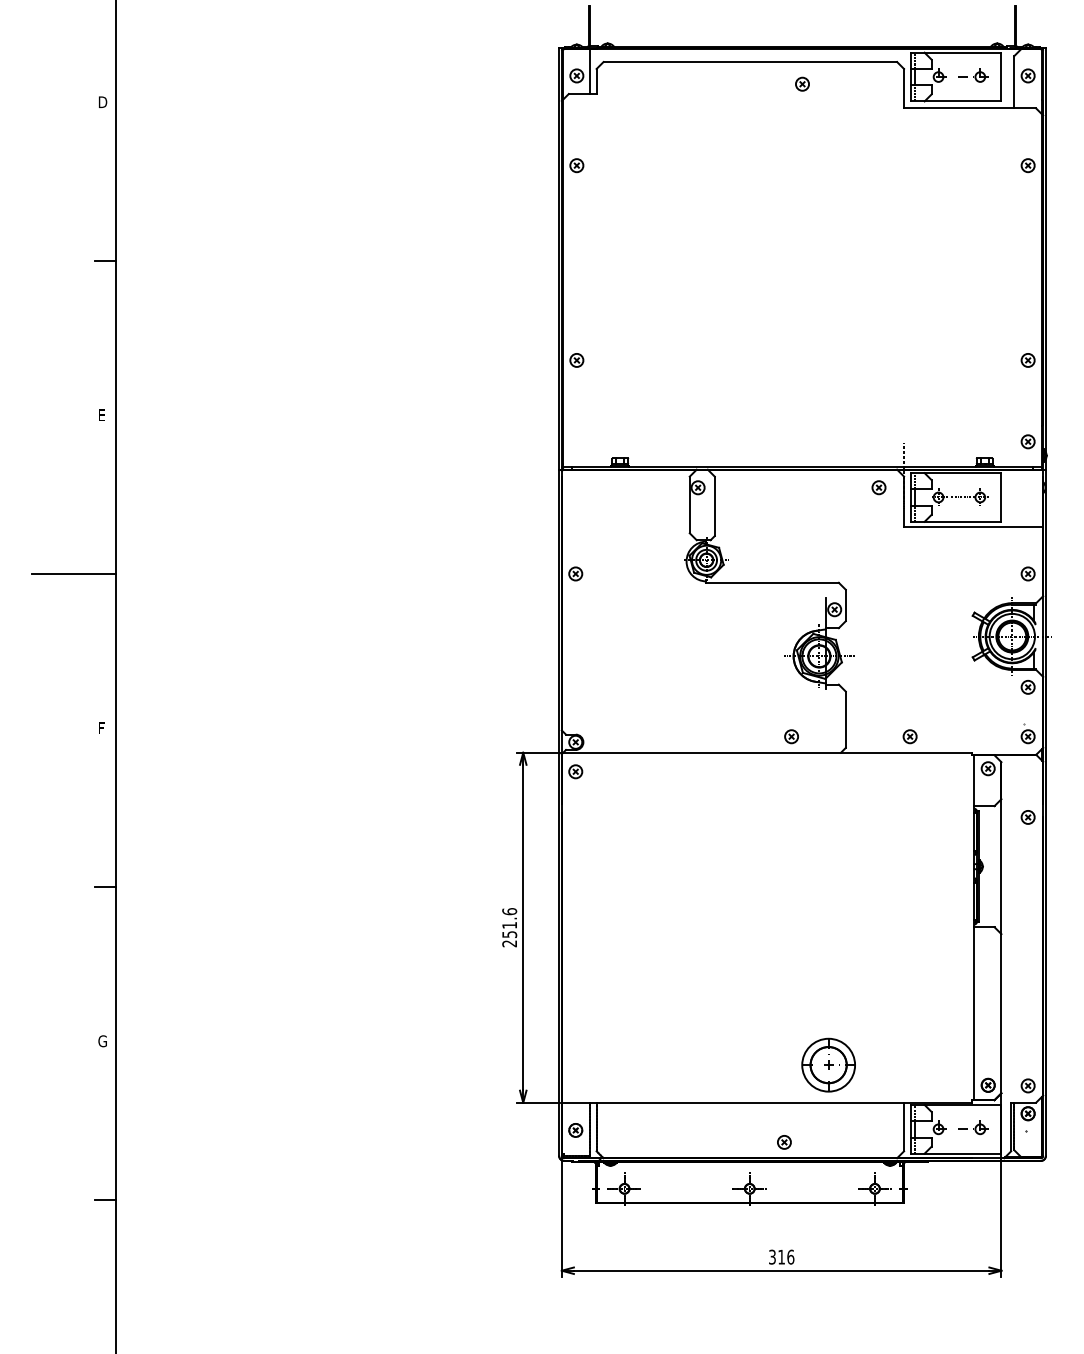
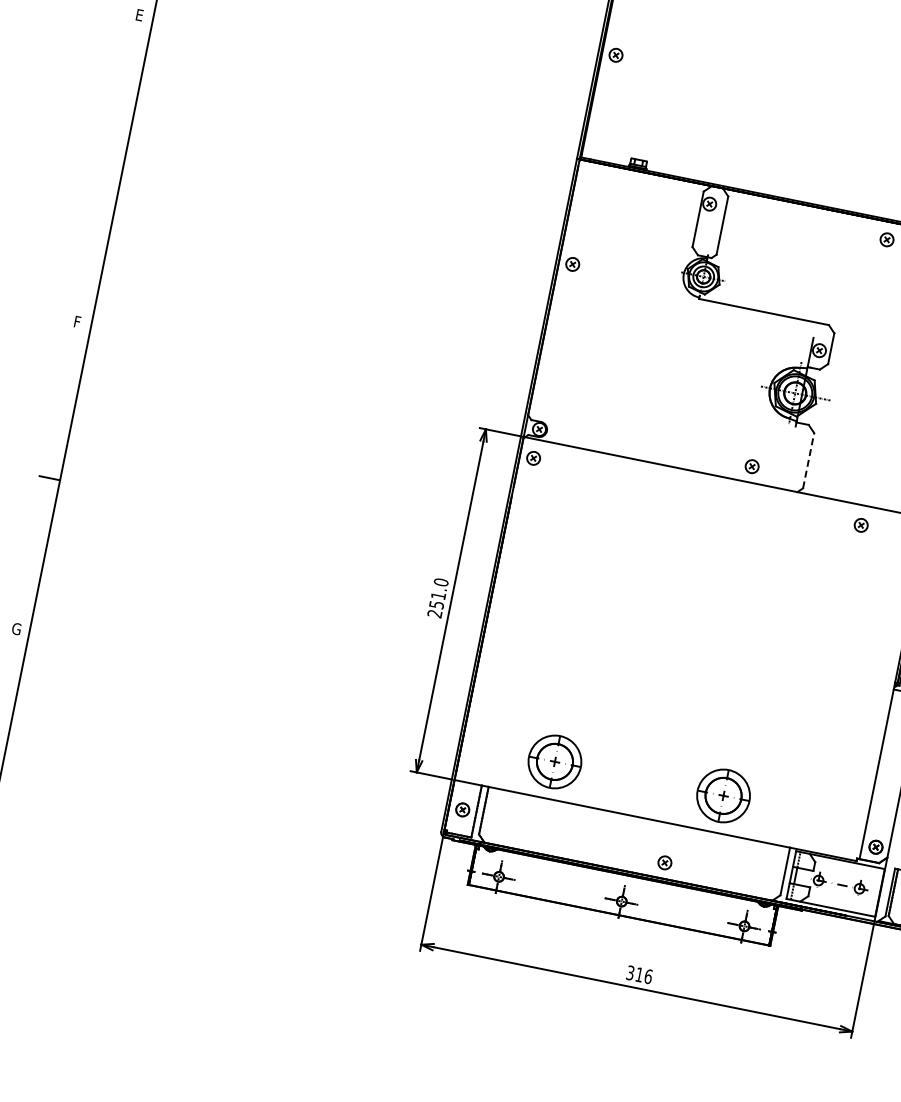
line: (73, 573) -> (80, 164), removed
line: (845, 719) -> (808, 460), solid -> dashed
part: (909, 736) -> (860, 525), moved
text: (509, 911) -> (441, 582), 251.6 -> 251.0
part: (656, 1064) -> (554, 761), added

